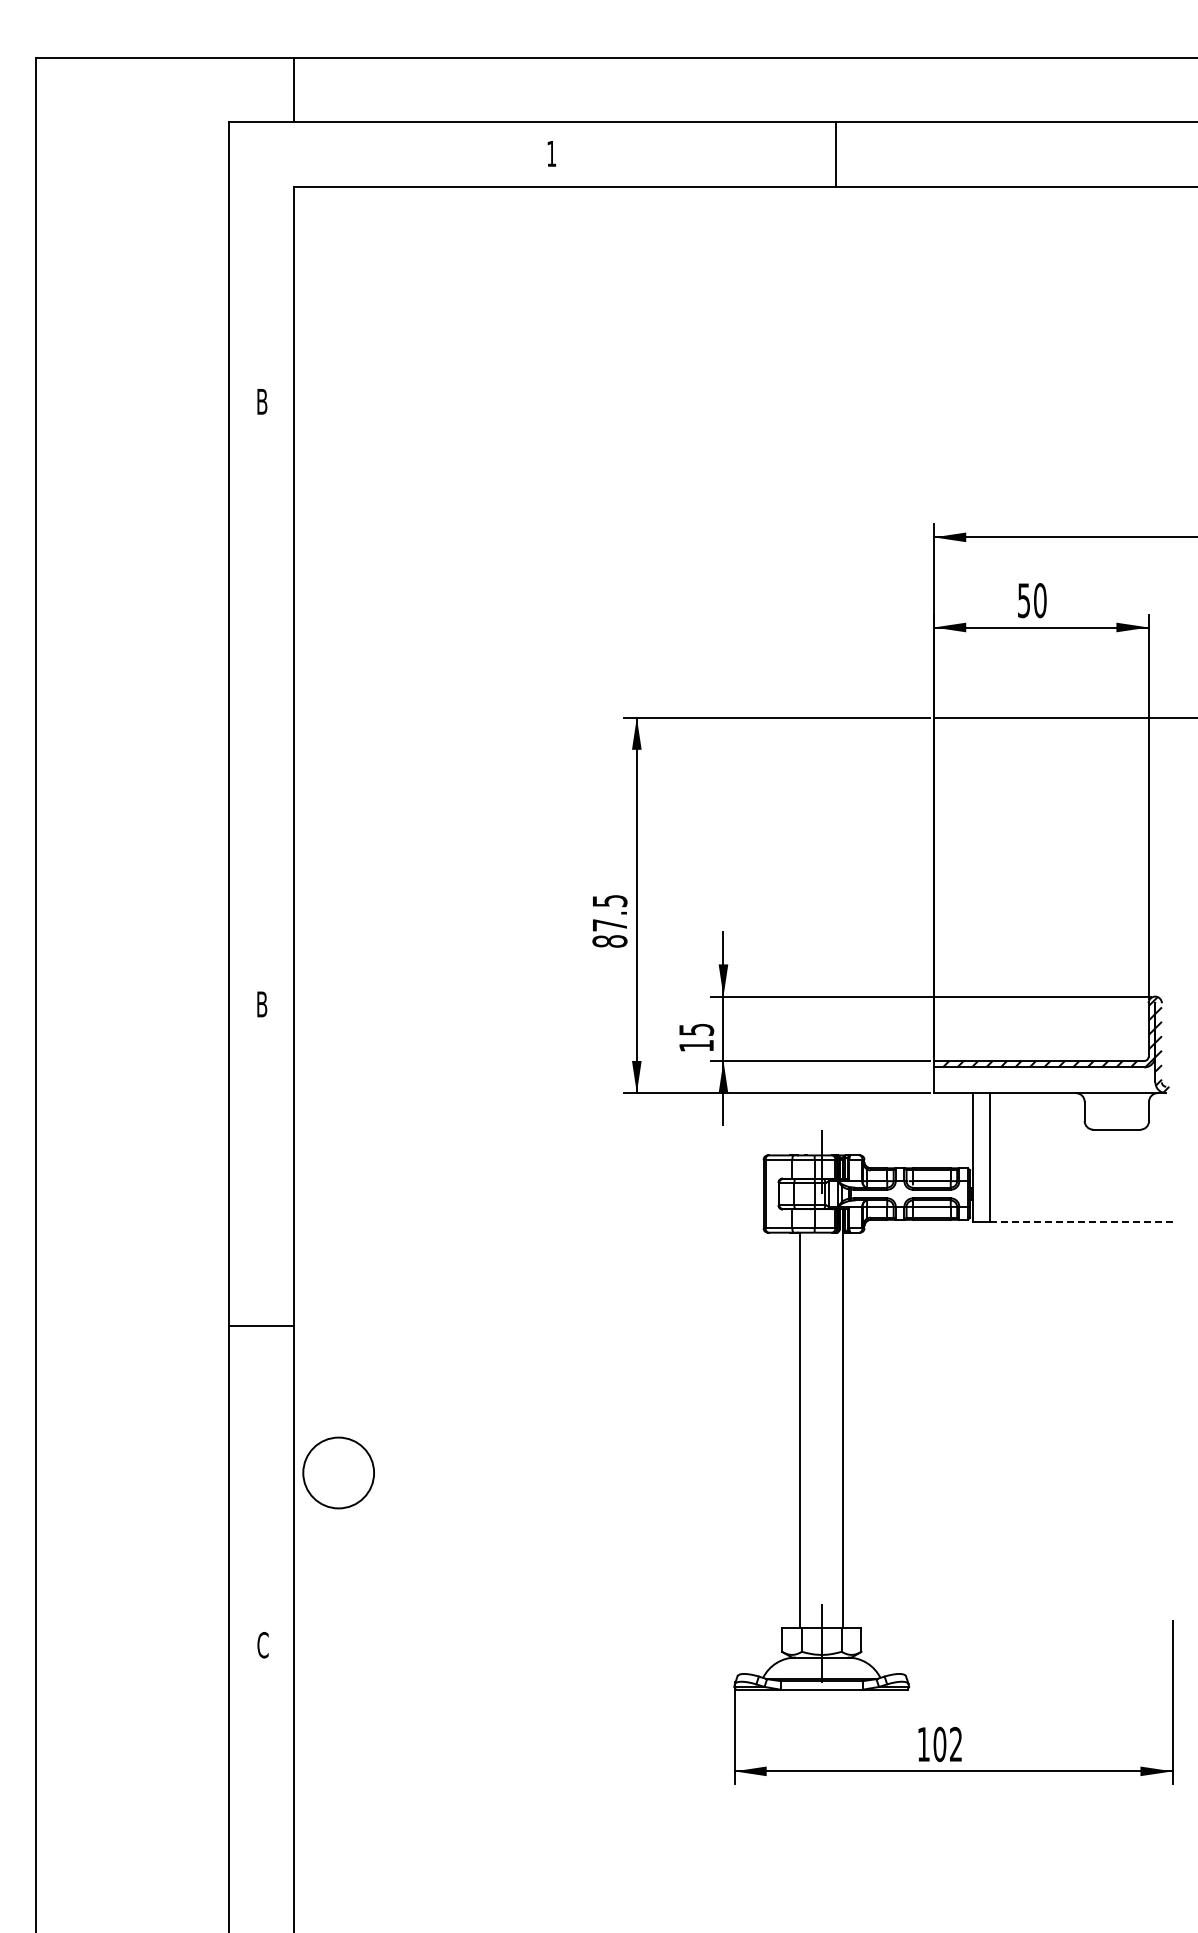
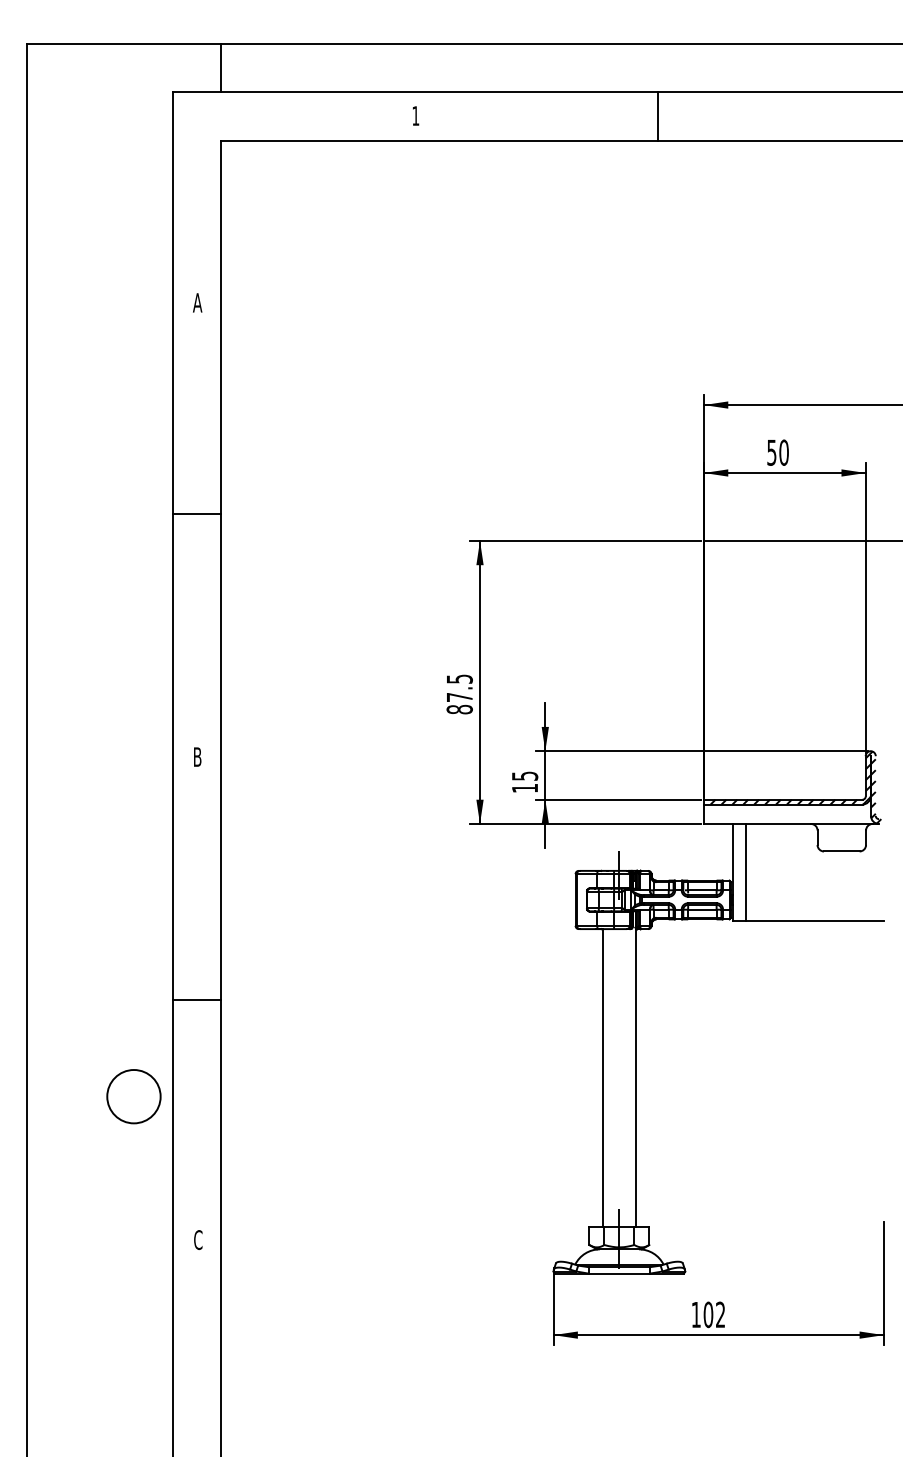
line: (836, 154) -> (658, 116), moved
text: (261, 401) -> (197, 302), B -> A
line: (261, 682) -> (197, 514), added
line: (1080, 1221) -> (814, 920), dashed -> solid
circle: (338, 1472) -> (133, 1096), moved

